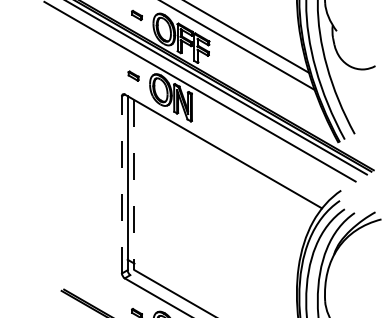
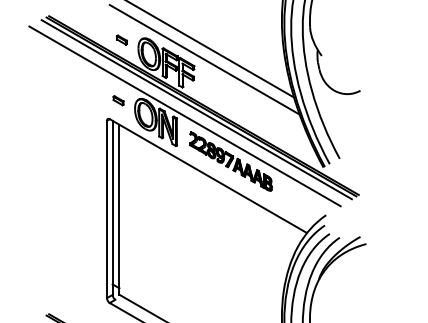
part: (245, 136) -> (230, 161), added
line: (121, 184) -> (106, 209), dashed -> solid
line: (134, 185) -> (119, 210), dashed -> solid

